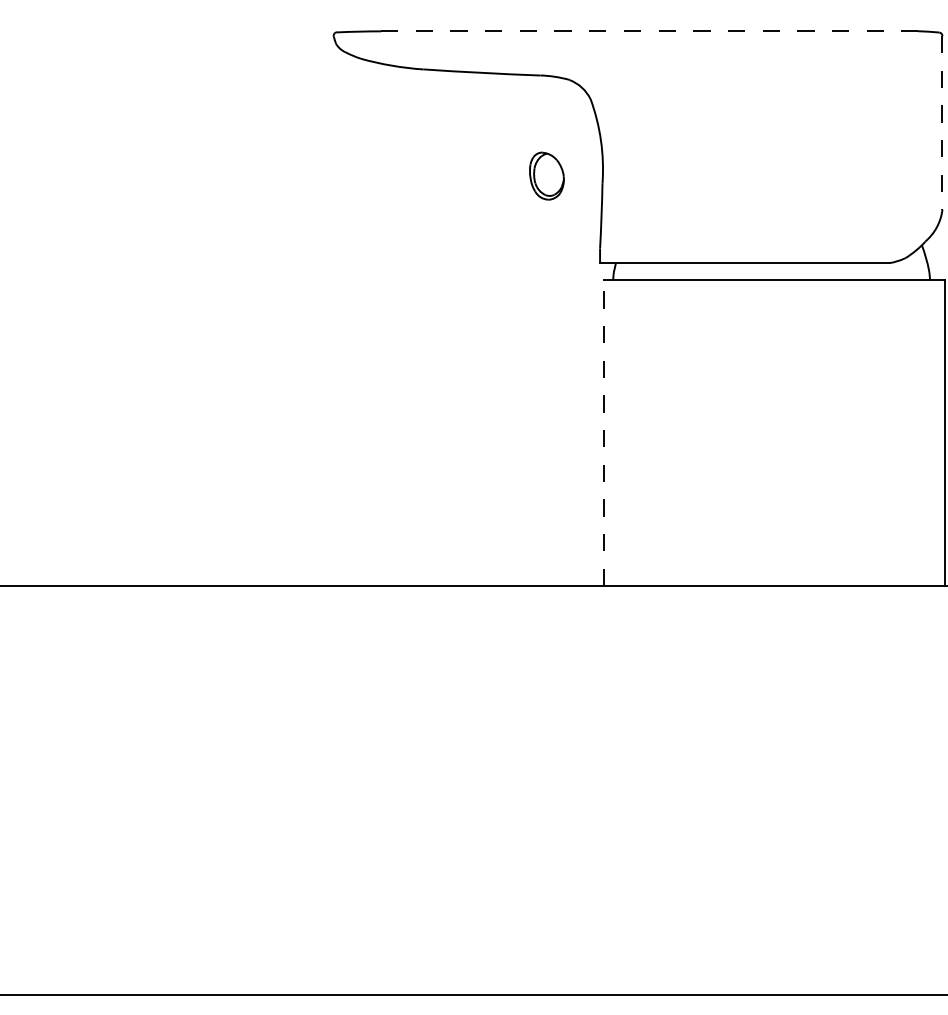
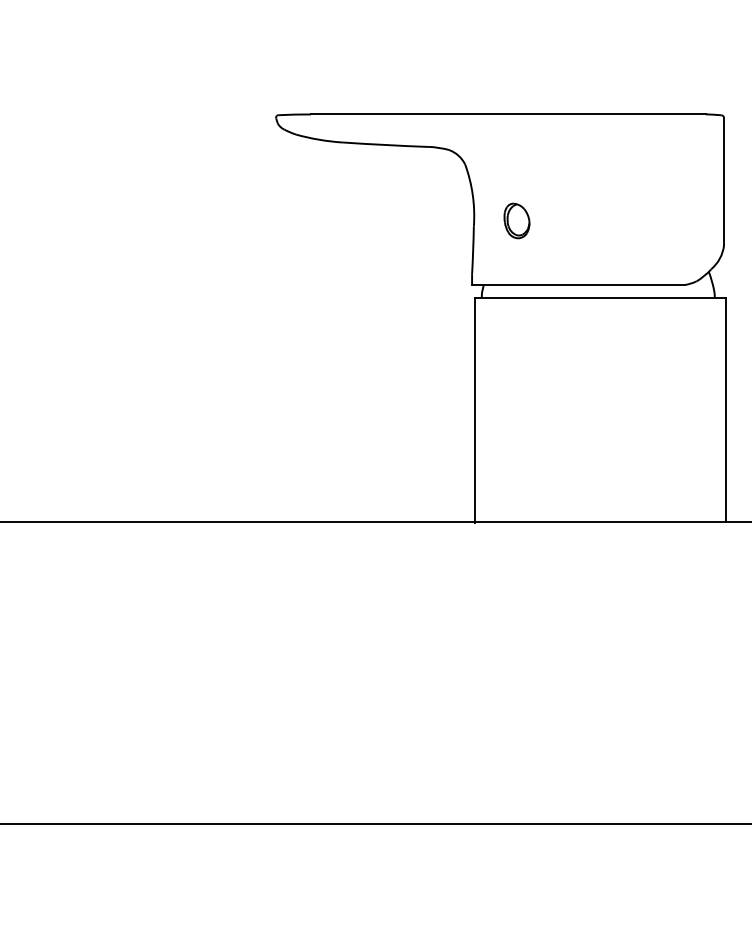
line: (649, 31) -> (508, 114), dashed -> solid
line: (941, 122) -> (723, 181), dashed -> solid
part: (546, 175) -> (516, 220), moved
line: (603, 432) -> (474, 409), dashed -> solid

